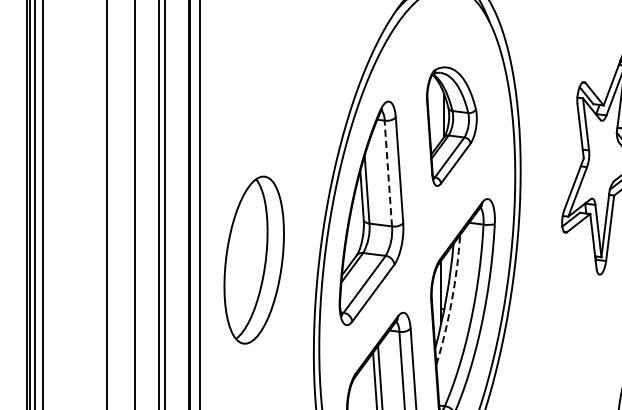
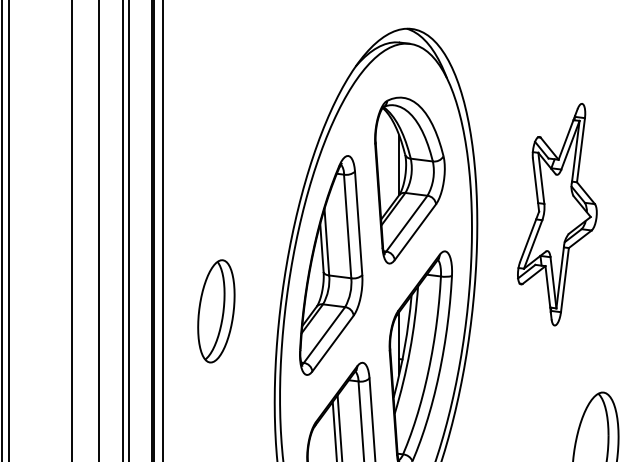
part: (451, 126) -> (409, 180), size x1.43
line: (388, 173) -> (347, 226), dashed -> solid
part: (254, 260) -> (216, 311), size x0.62
arc: (451, 300) -> (409, 350), dashed -> solid

